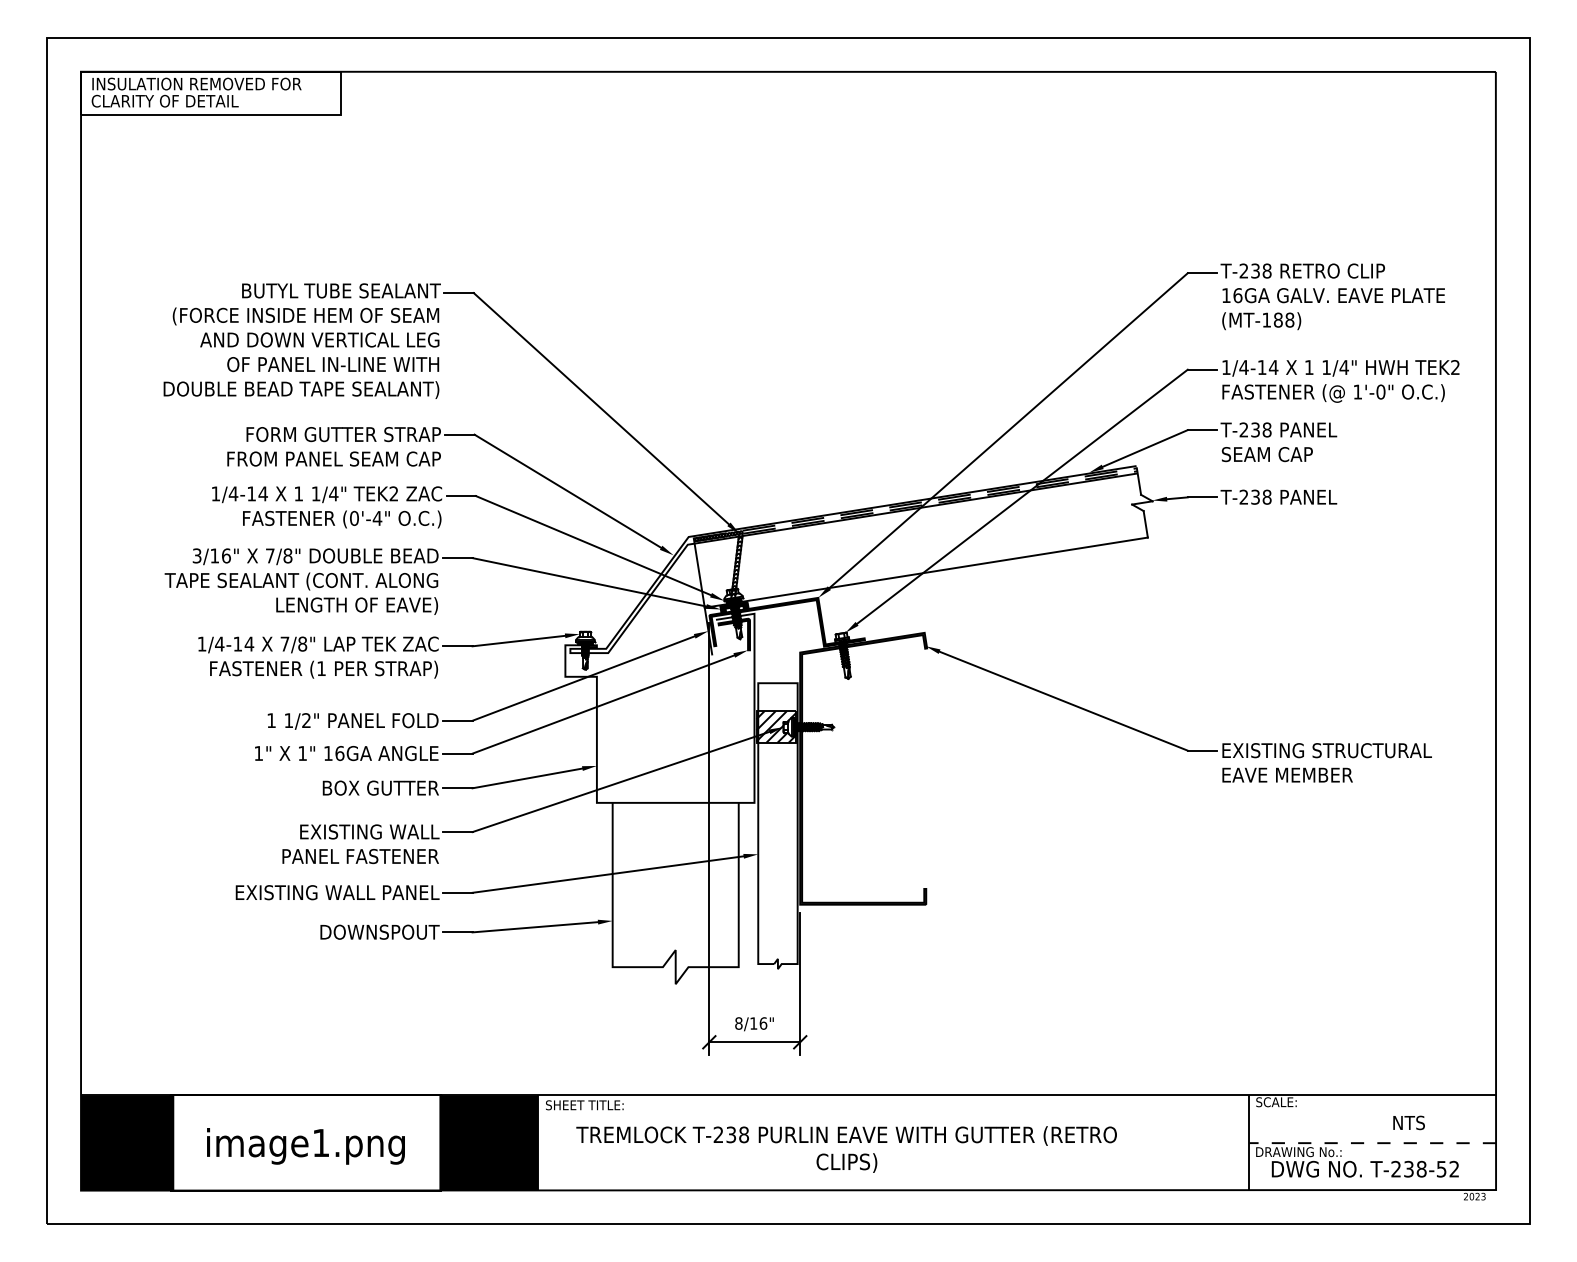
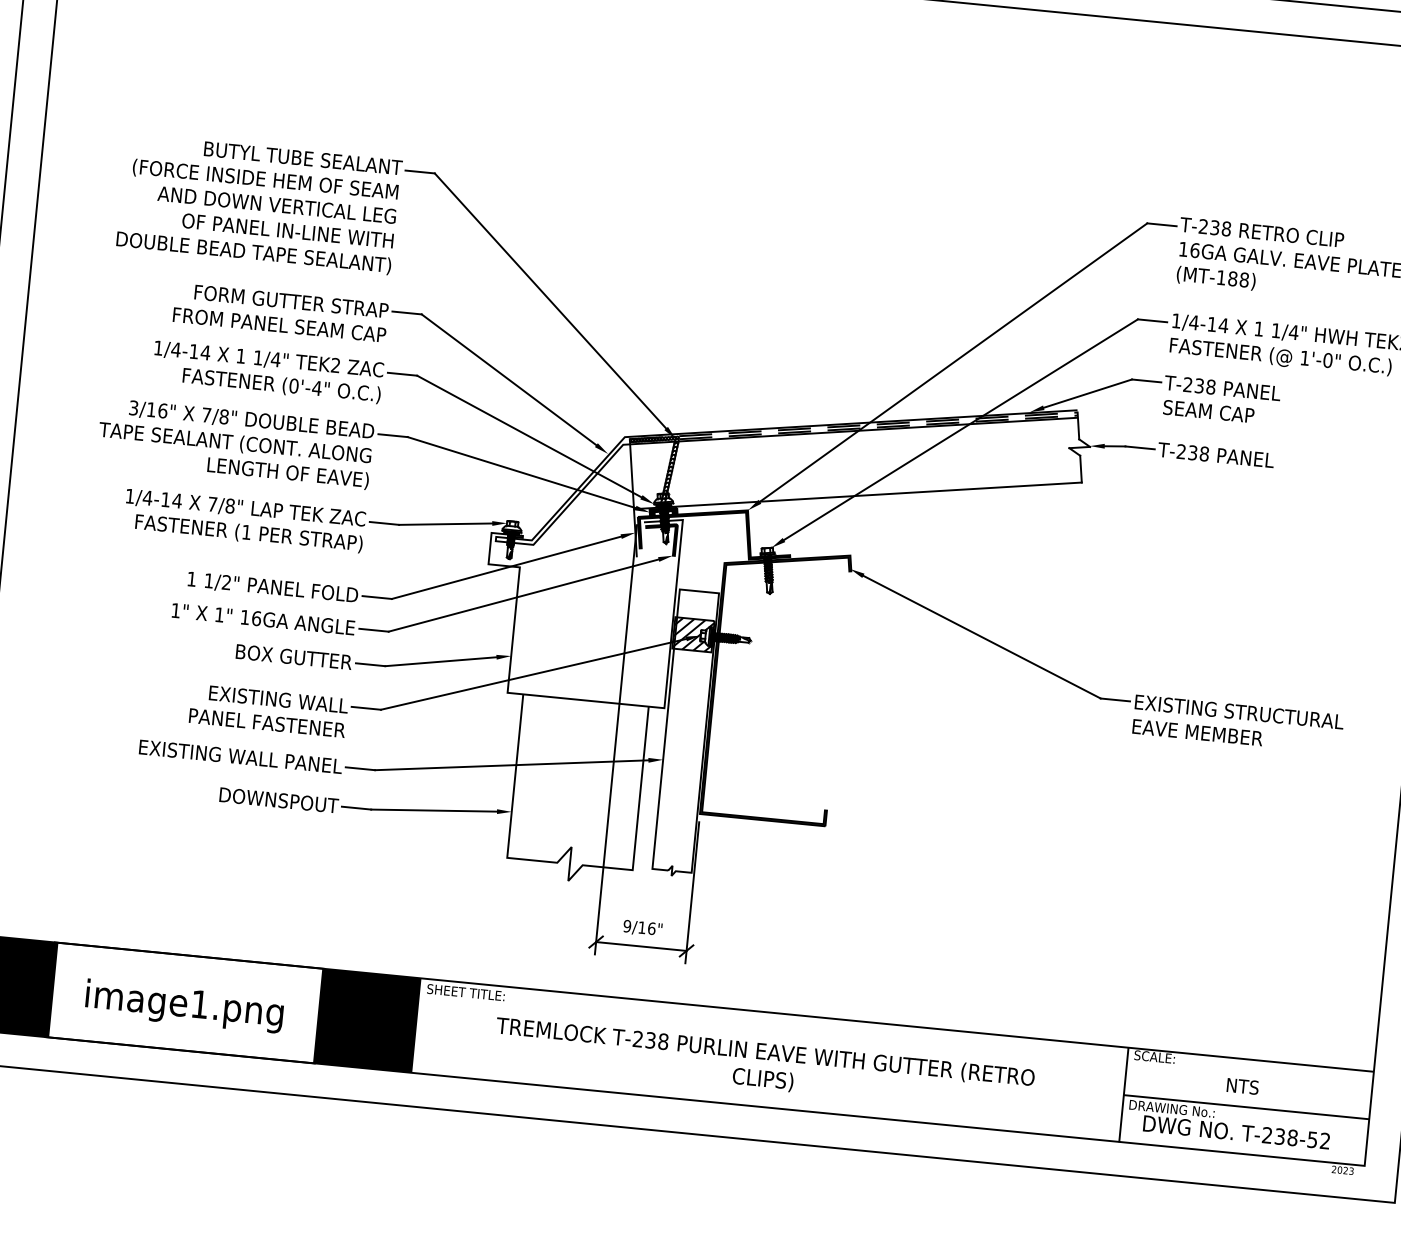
text: (738, 1023) -> (626, 926), 8/16" -> 9/16"
text: (1408, 1122) -> (1242, 1086), moved
line: (1372, 1143) -> (1246, 1107), dashed -> solid
text: (846, 1149) -> (763, 1066), moved

